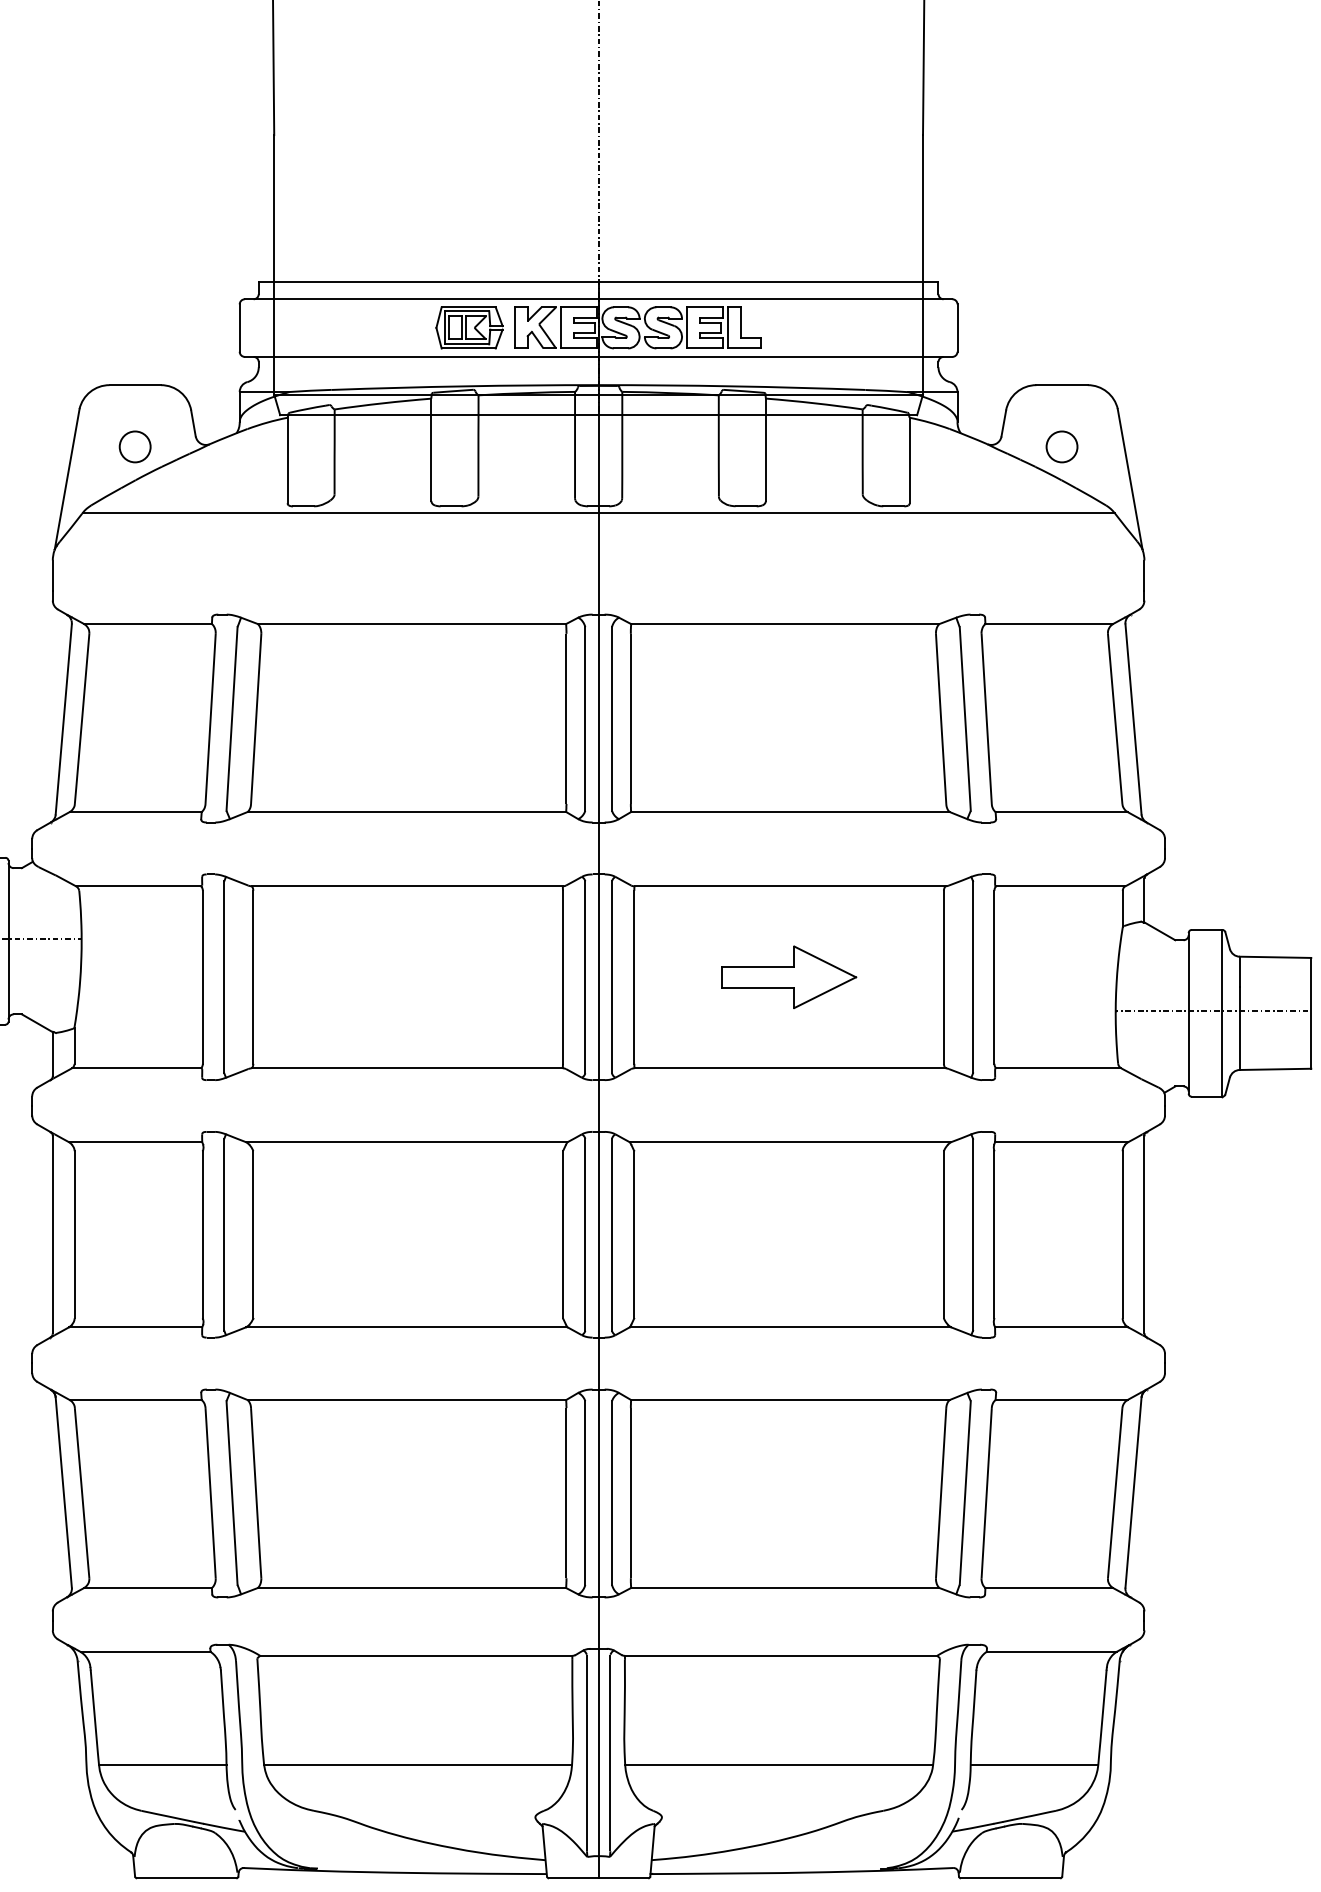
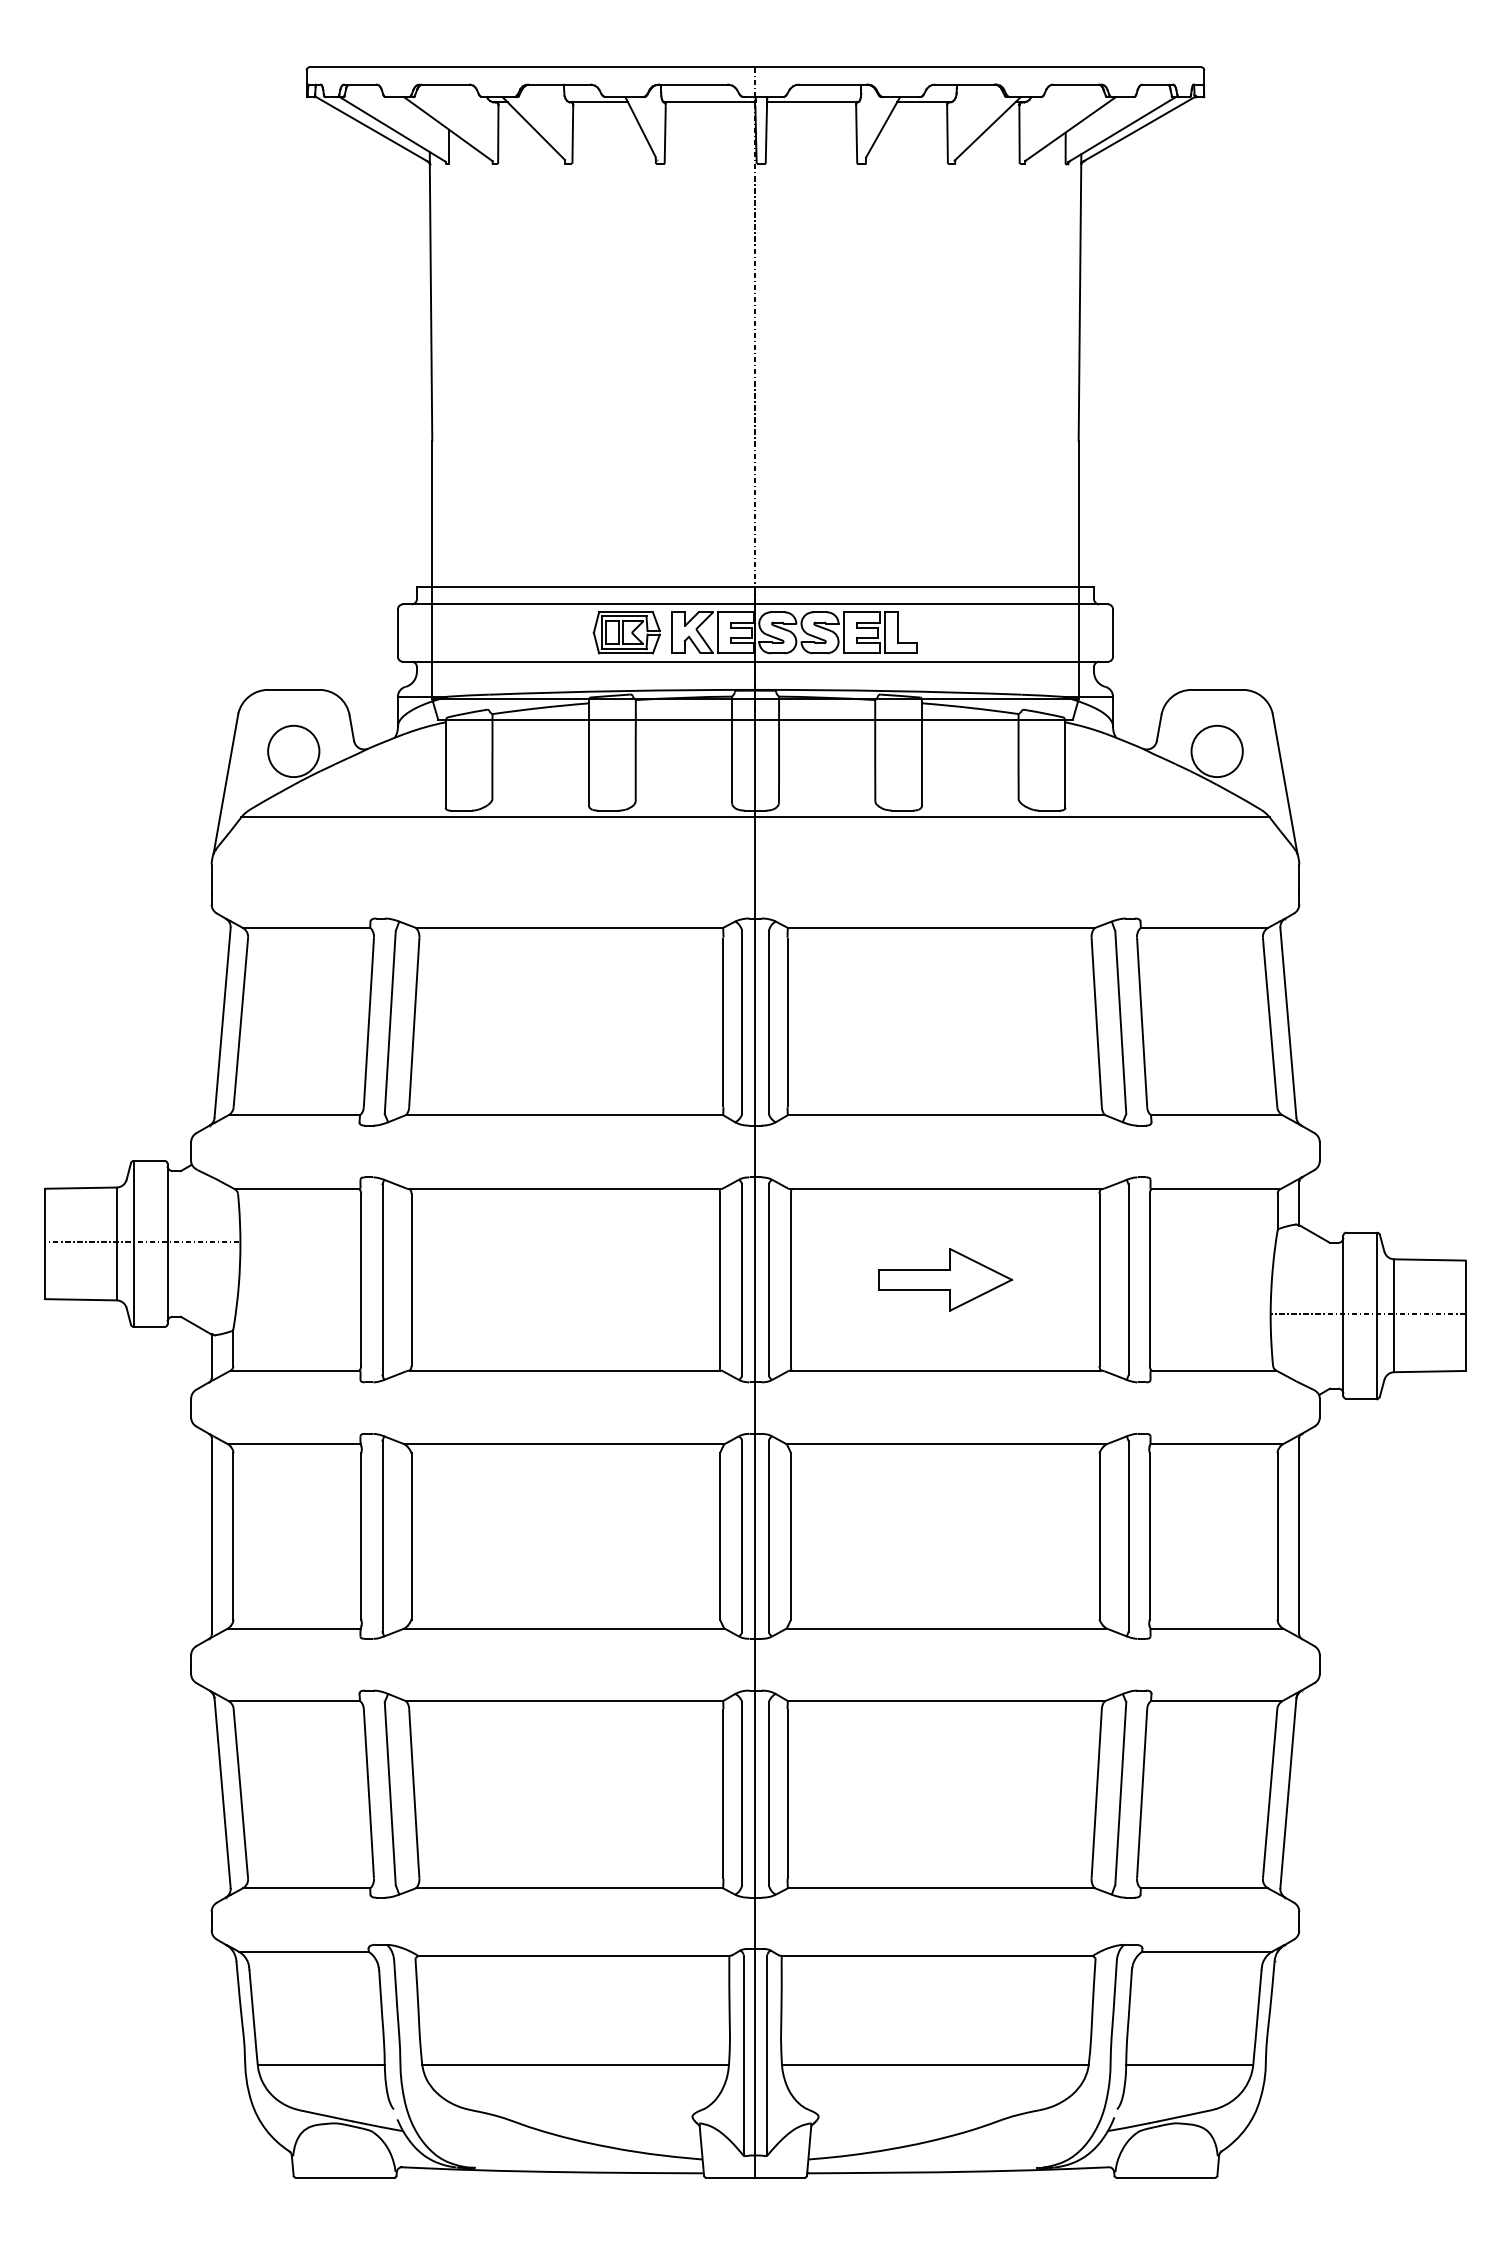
circle: (134, 446) -> (293, 751), size x1.67
circle: (1061, 446) -> (1216, 751), size x1.67

